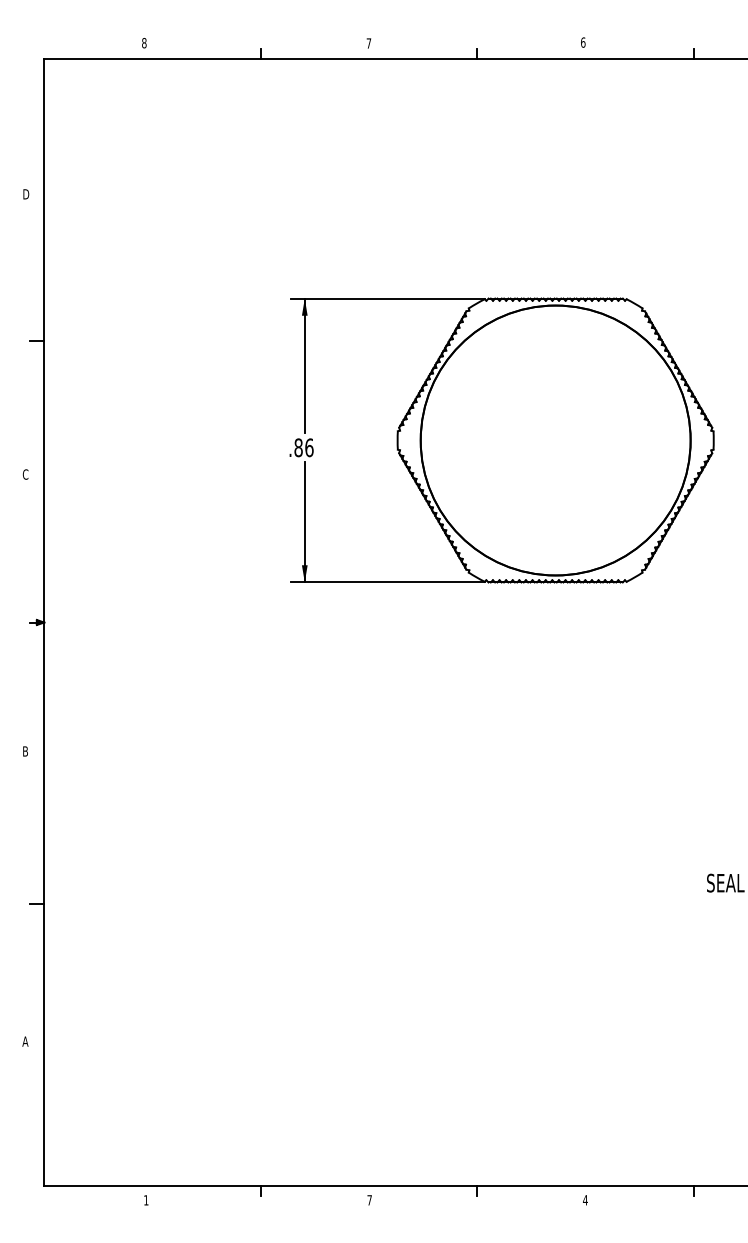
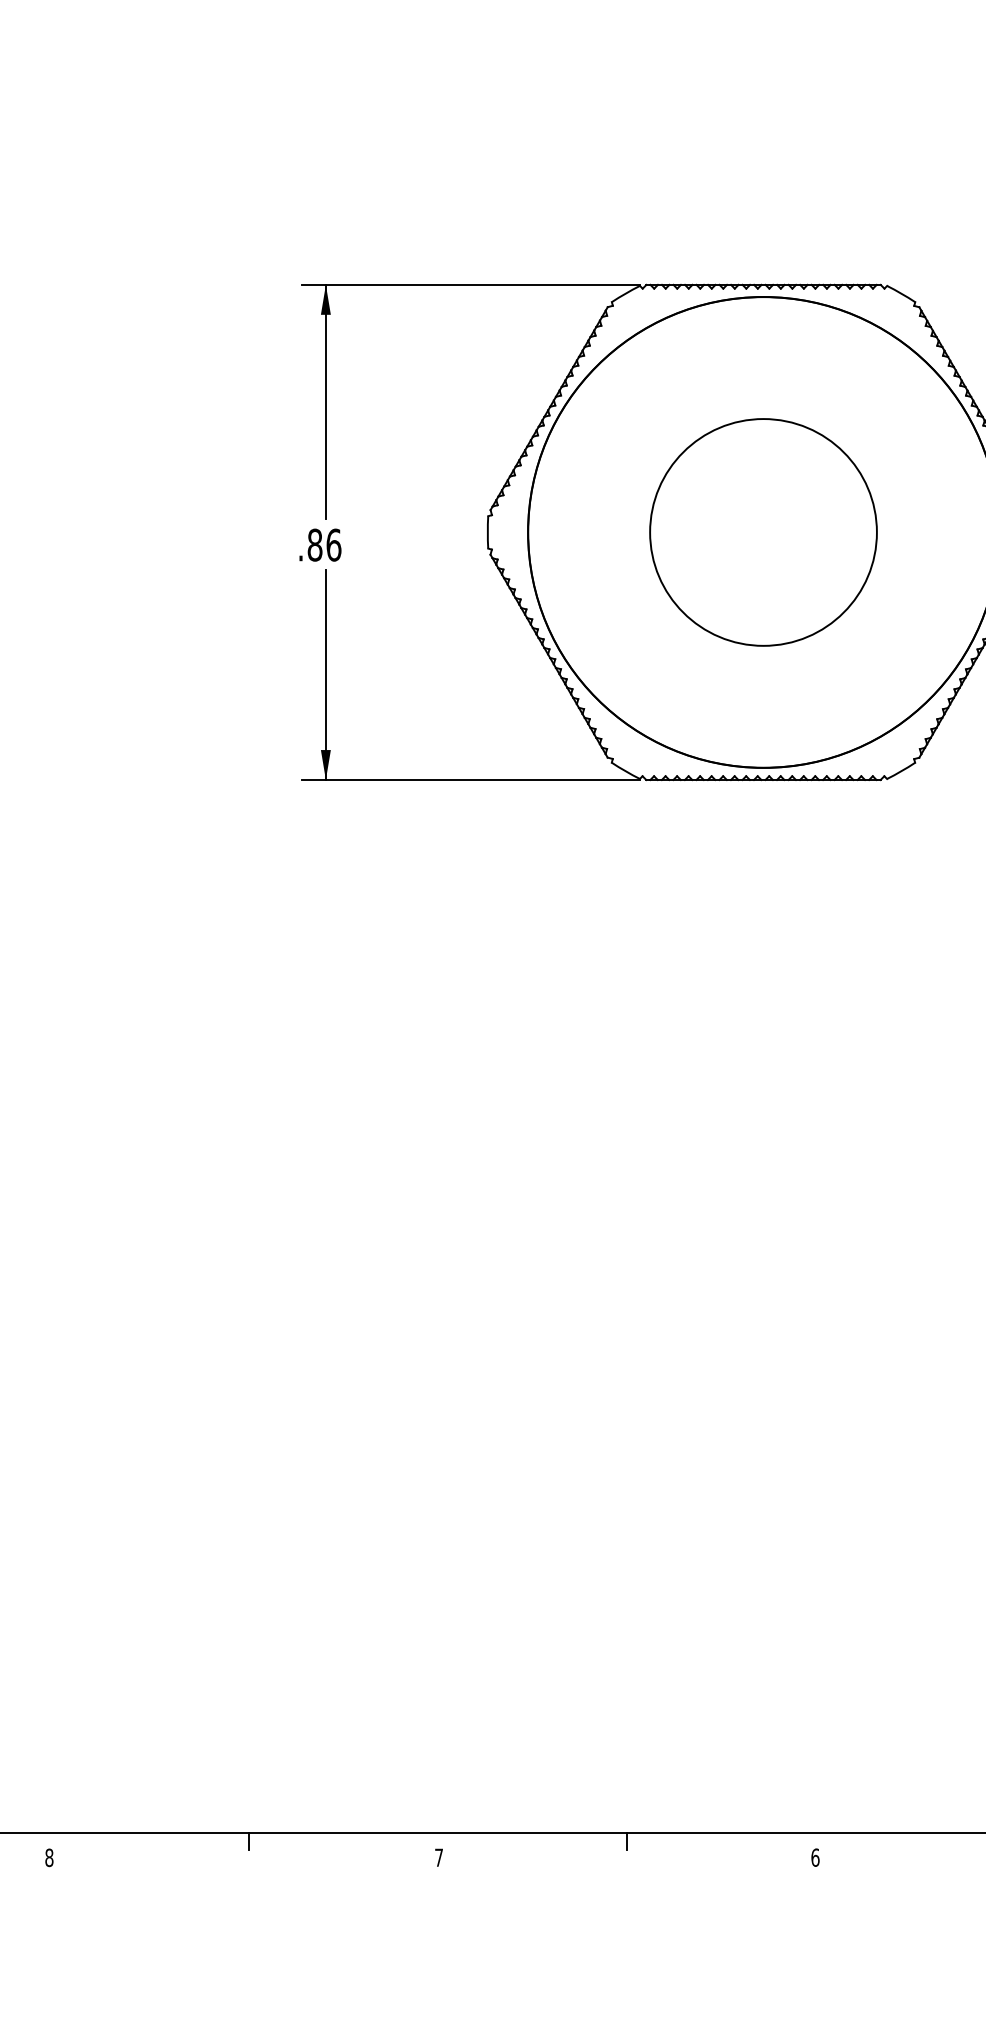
circle: (555, 440) -> (763, 532), added
text: (146, 1200) -> (49, 1858), 1 -> 8
text: (585, 1200) -> (815, 1858), 4 -> 6

